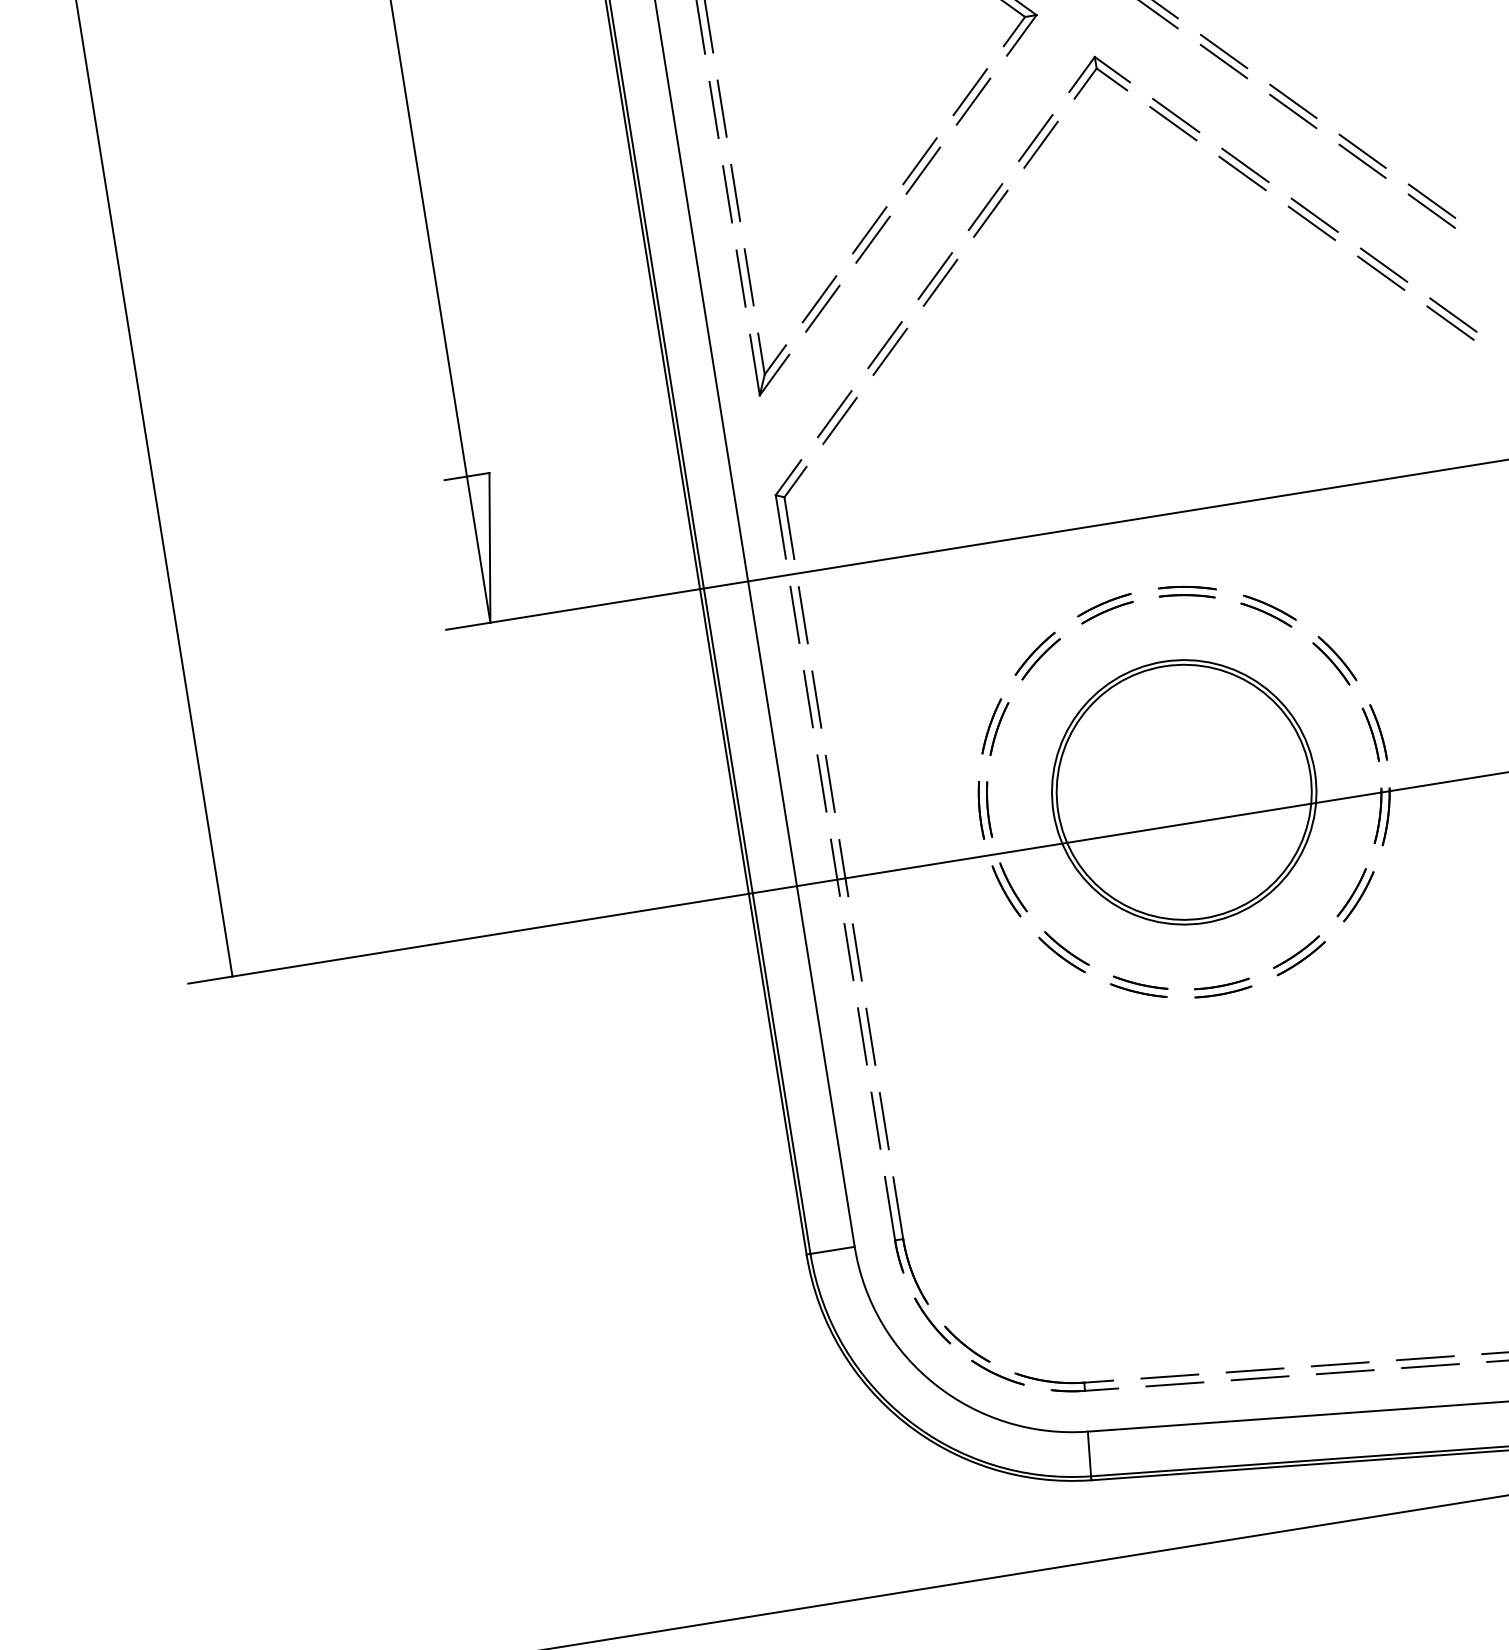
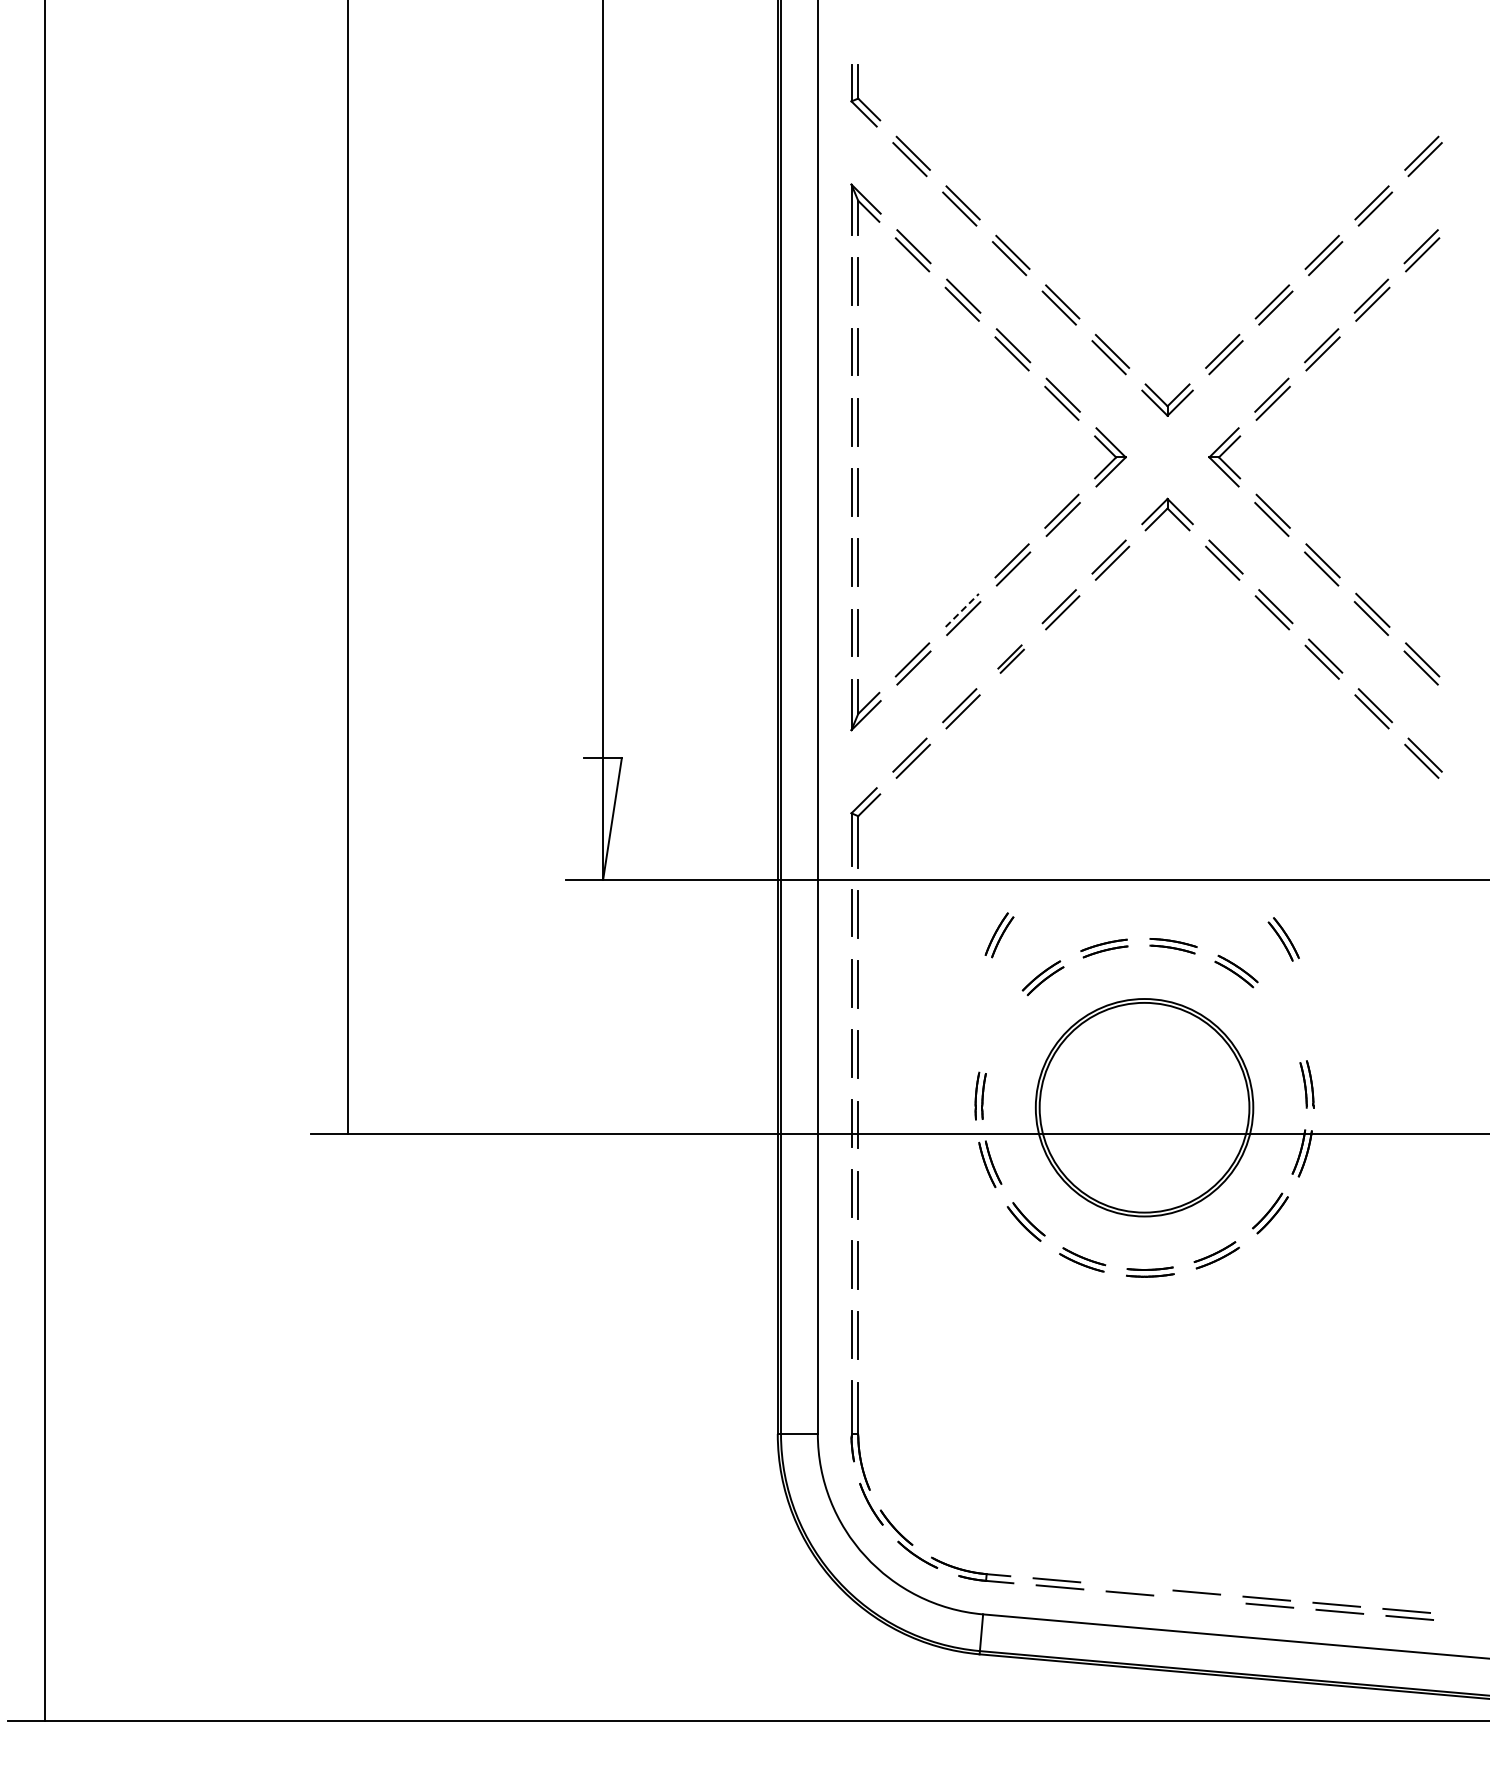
line: (870, 230) -> (962, 610), solid -> dashed
part: (936, 278) -> (1010, 658), size x0.7
part: (1334, 660) -> (1283, 939), moved
part: (995, 727) -> (999, 935), moved
line: (1254, 1370) -> (1126, 1586), removed
line: (1344, 1372) -> (1199, 1599), removed

